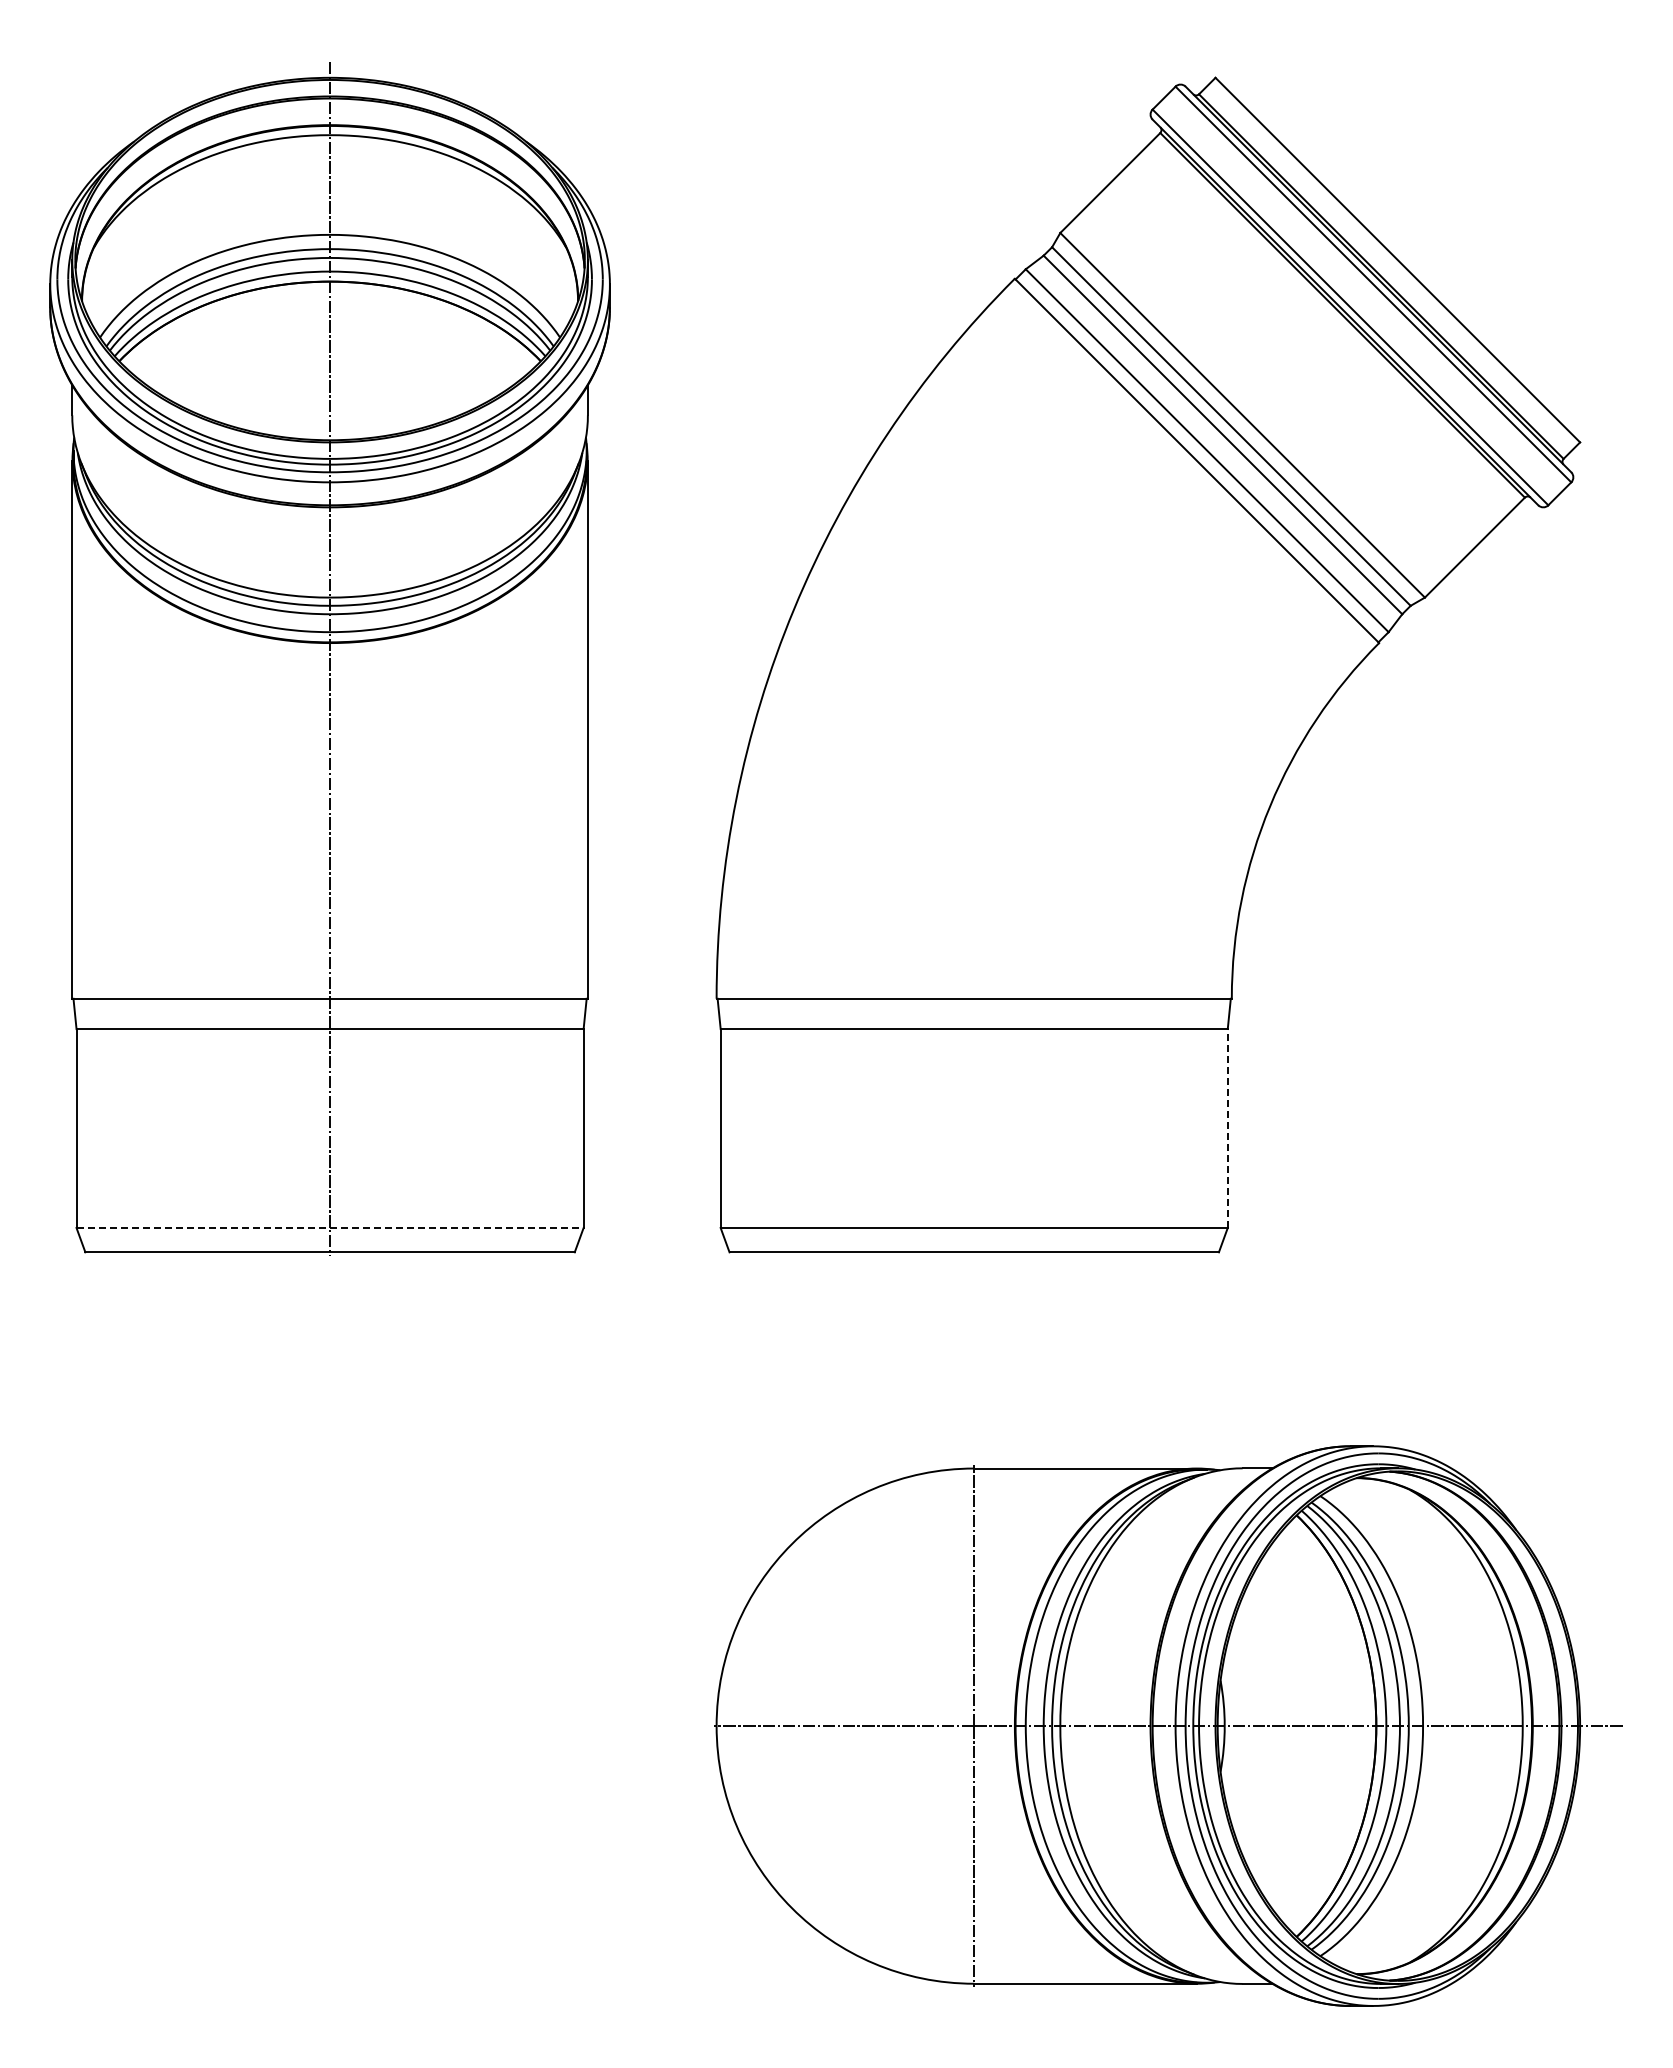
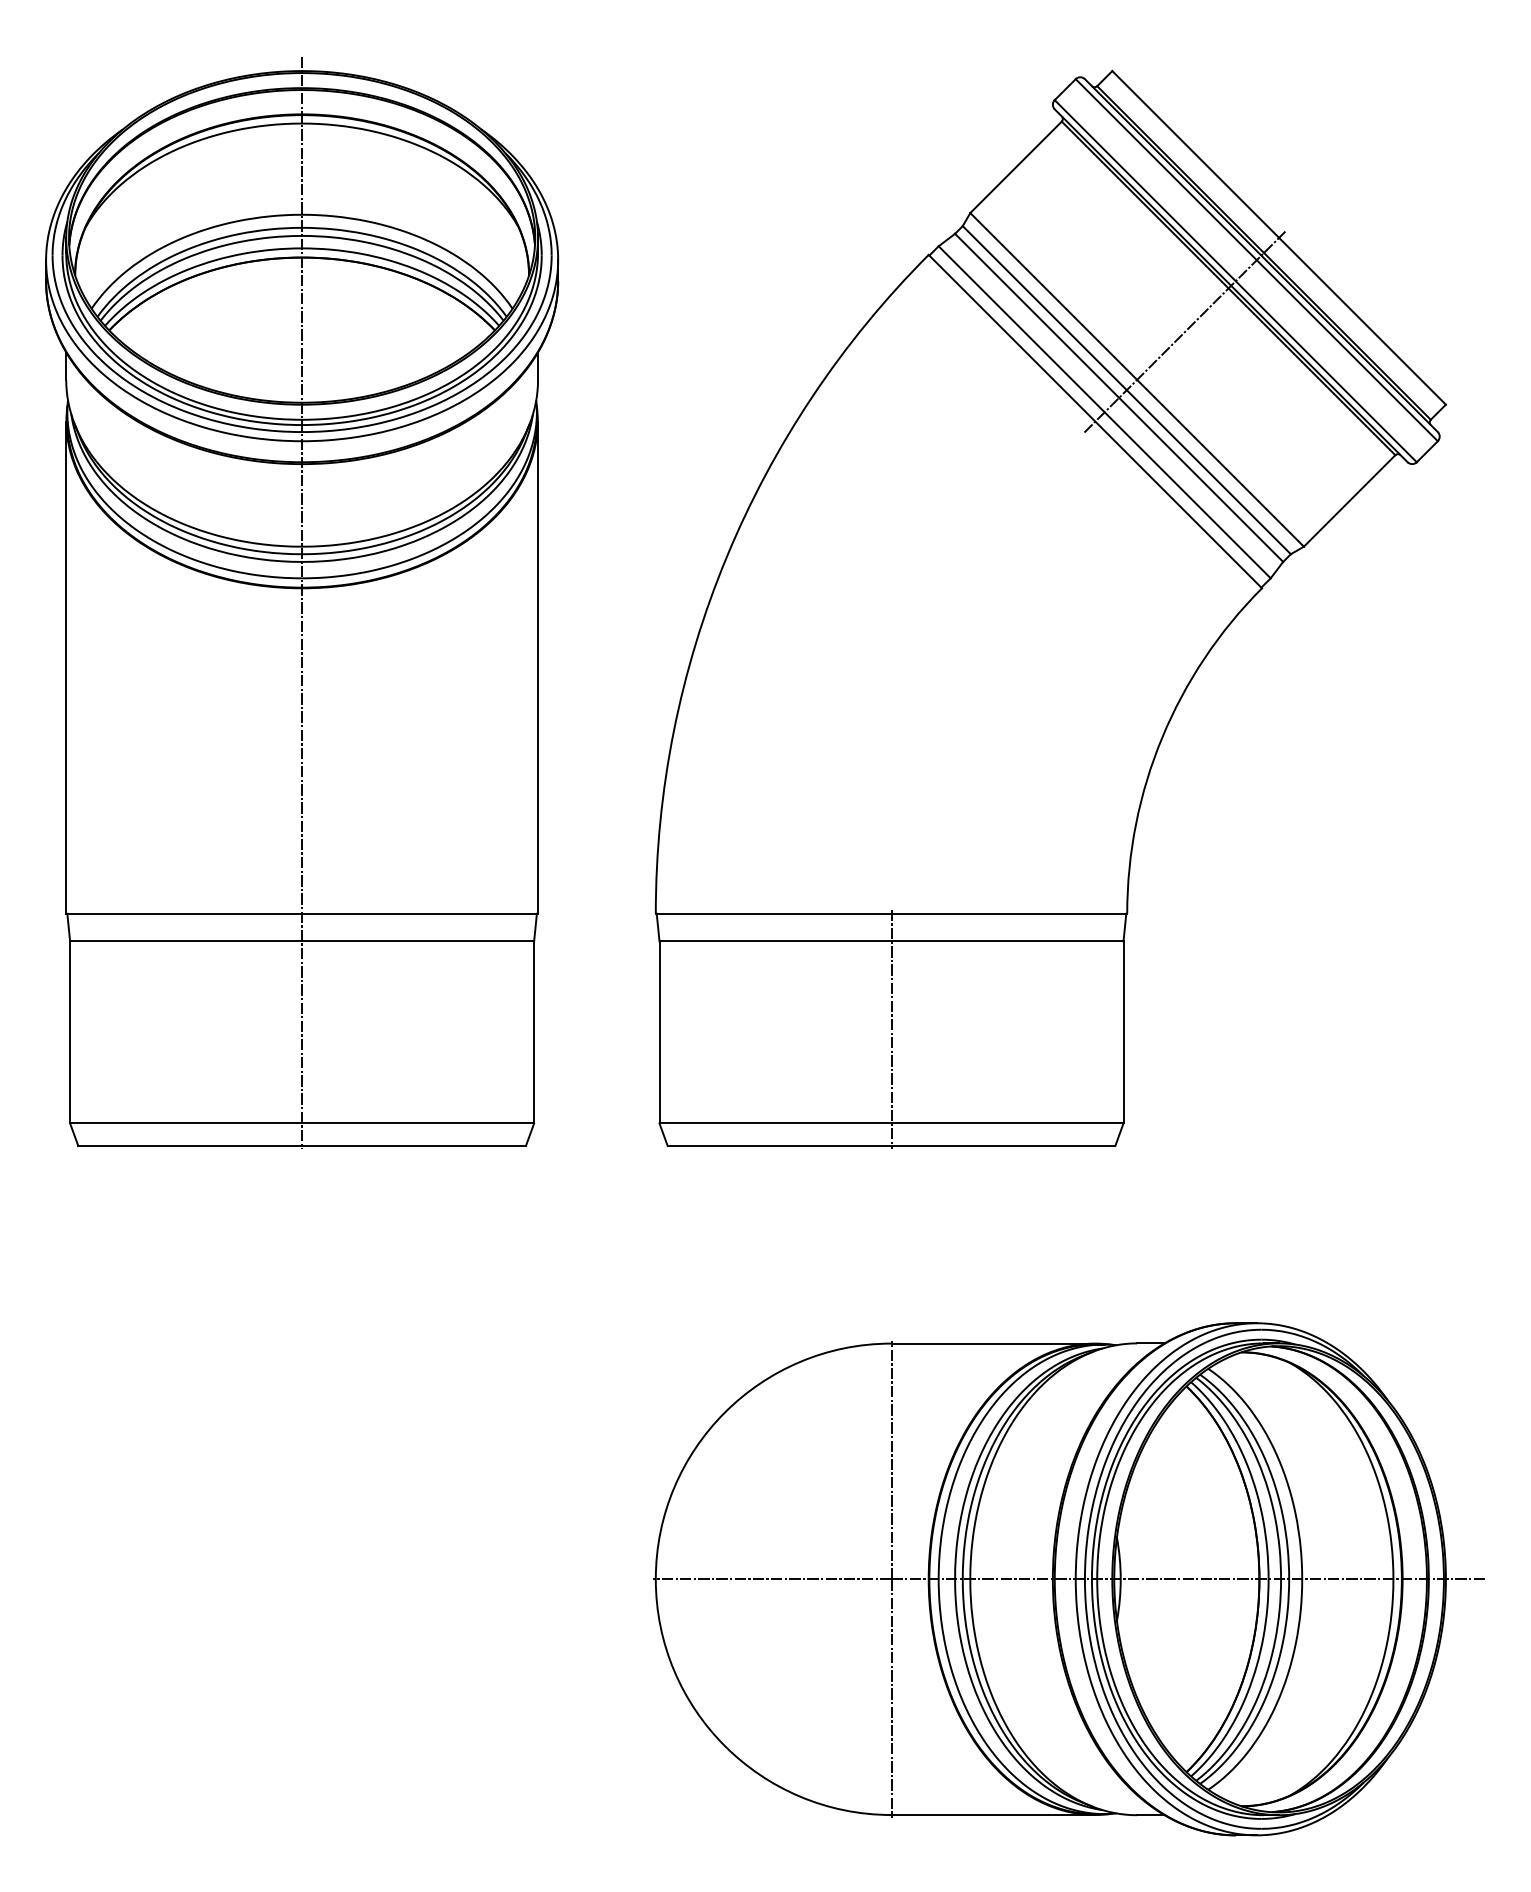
line: (1294, 363) -> (1184, 332), added
line: (974, 1125) -> (891, 1029), added
line: (1227, 1128) -> (1123, 1032), dashed -> solid
line: (330, 1227) -> (302, 1123), dashed -> solid

